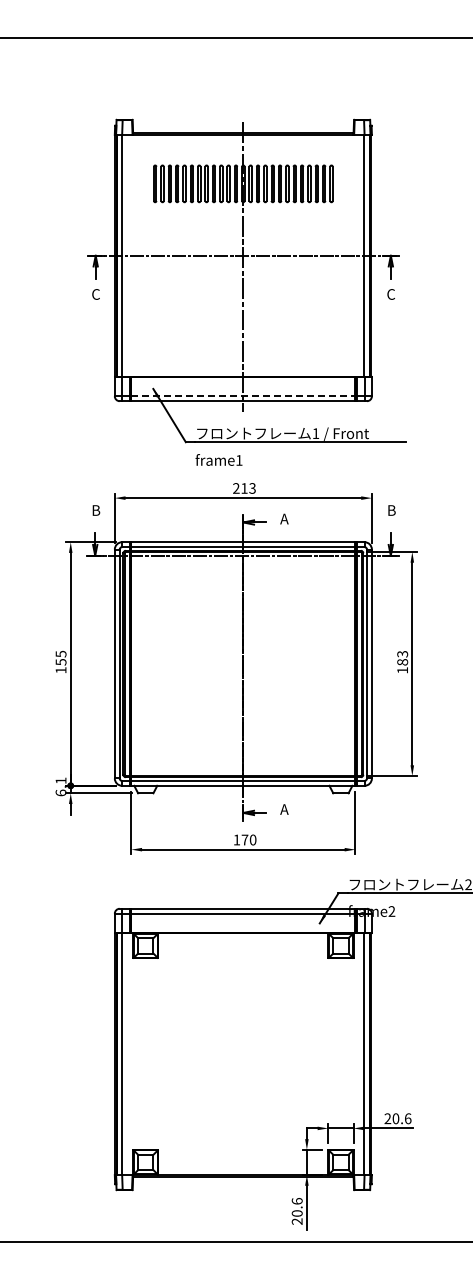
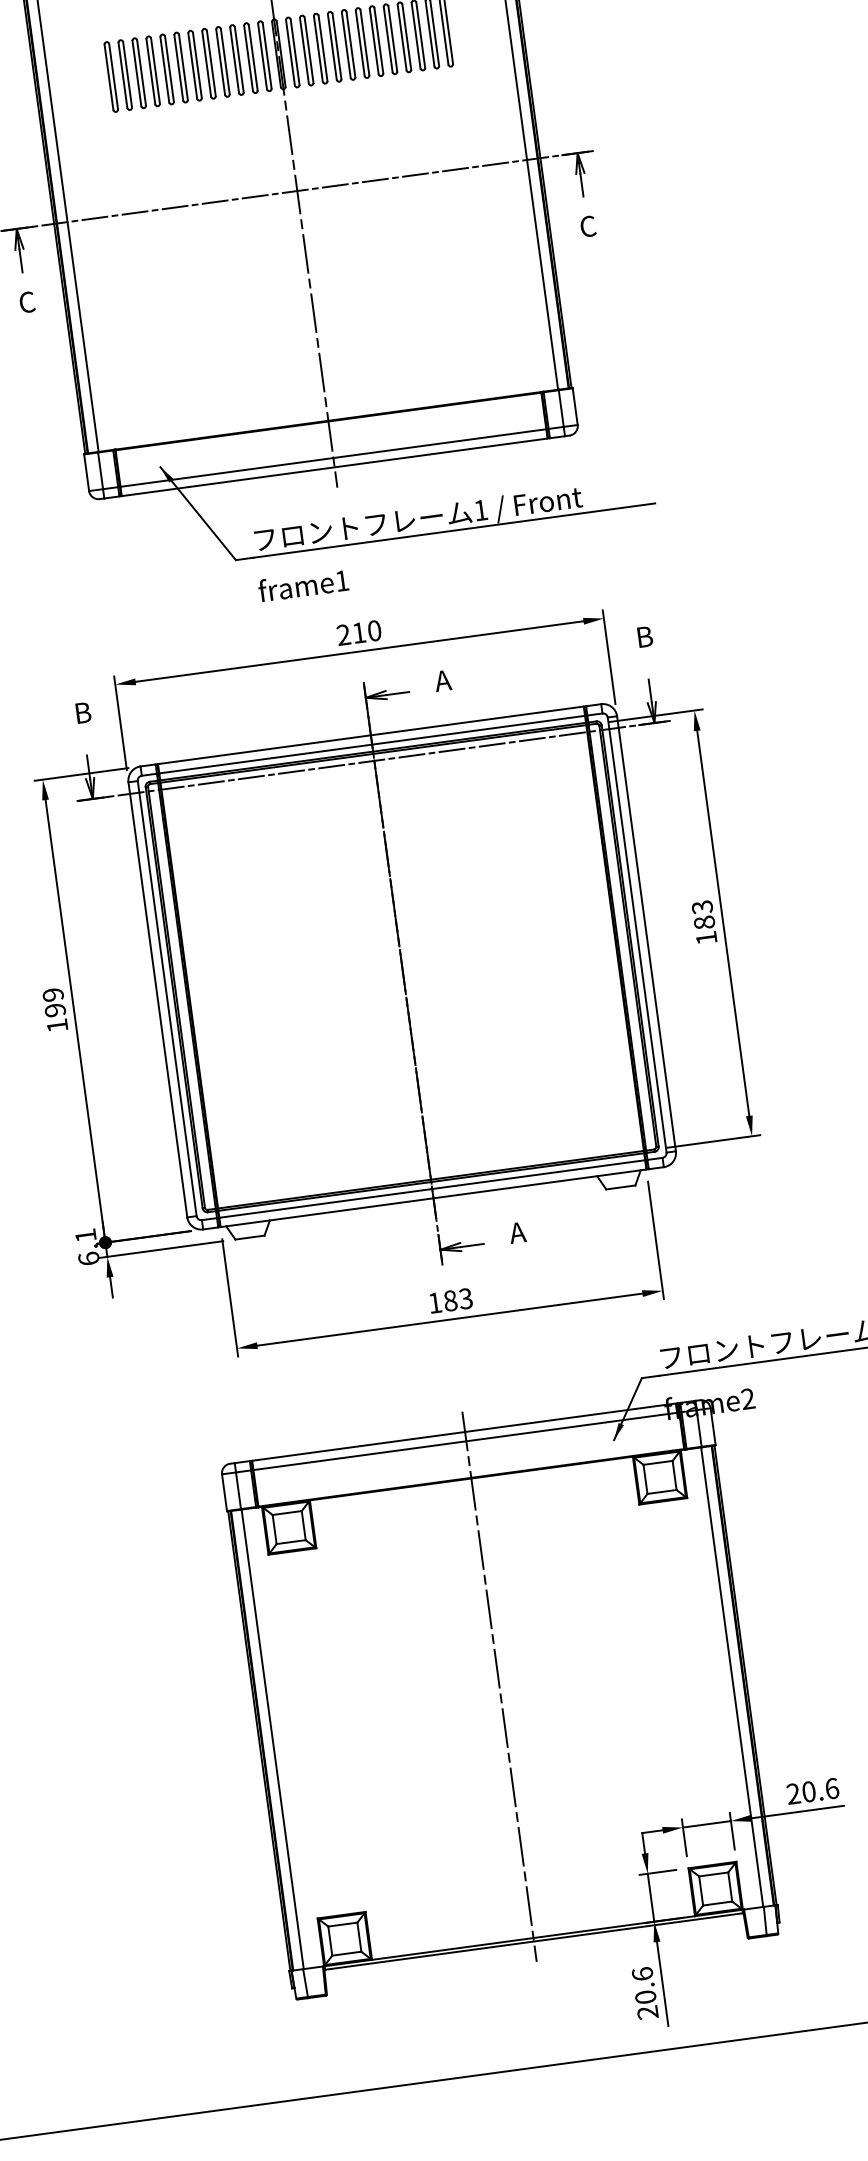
line: (243, 396) -> (333, 458), dashed -> solid
text: (252, 488) -> (374, 630), 213 -> 210
text: (60, 657) -> (52, 1001), 155 -> 199
text: (248, 839) -> (457, 1298), 170 -> 183
line: (243, 1042) -> (499, 1686), added

